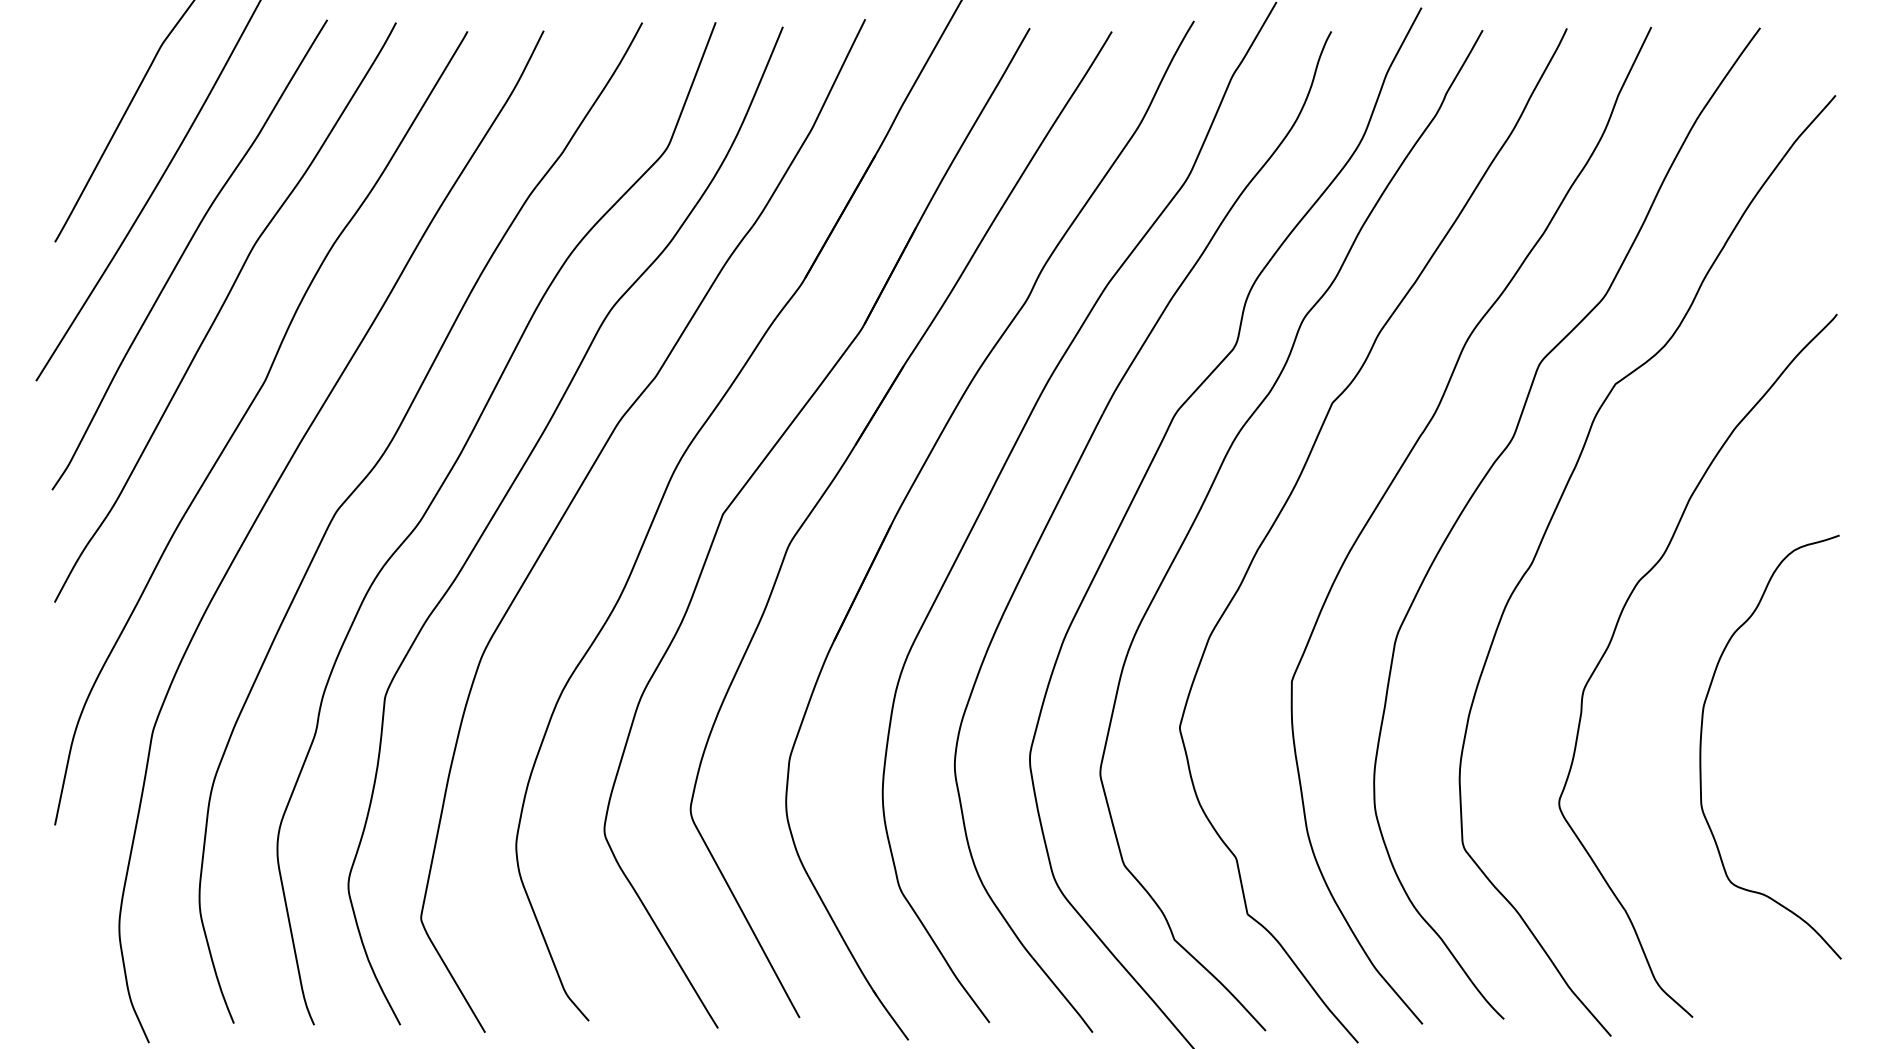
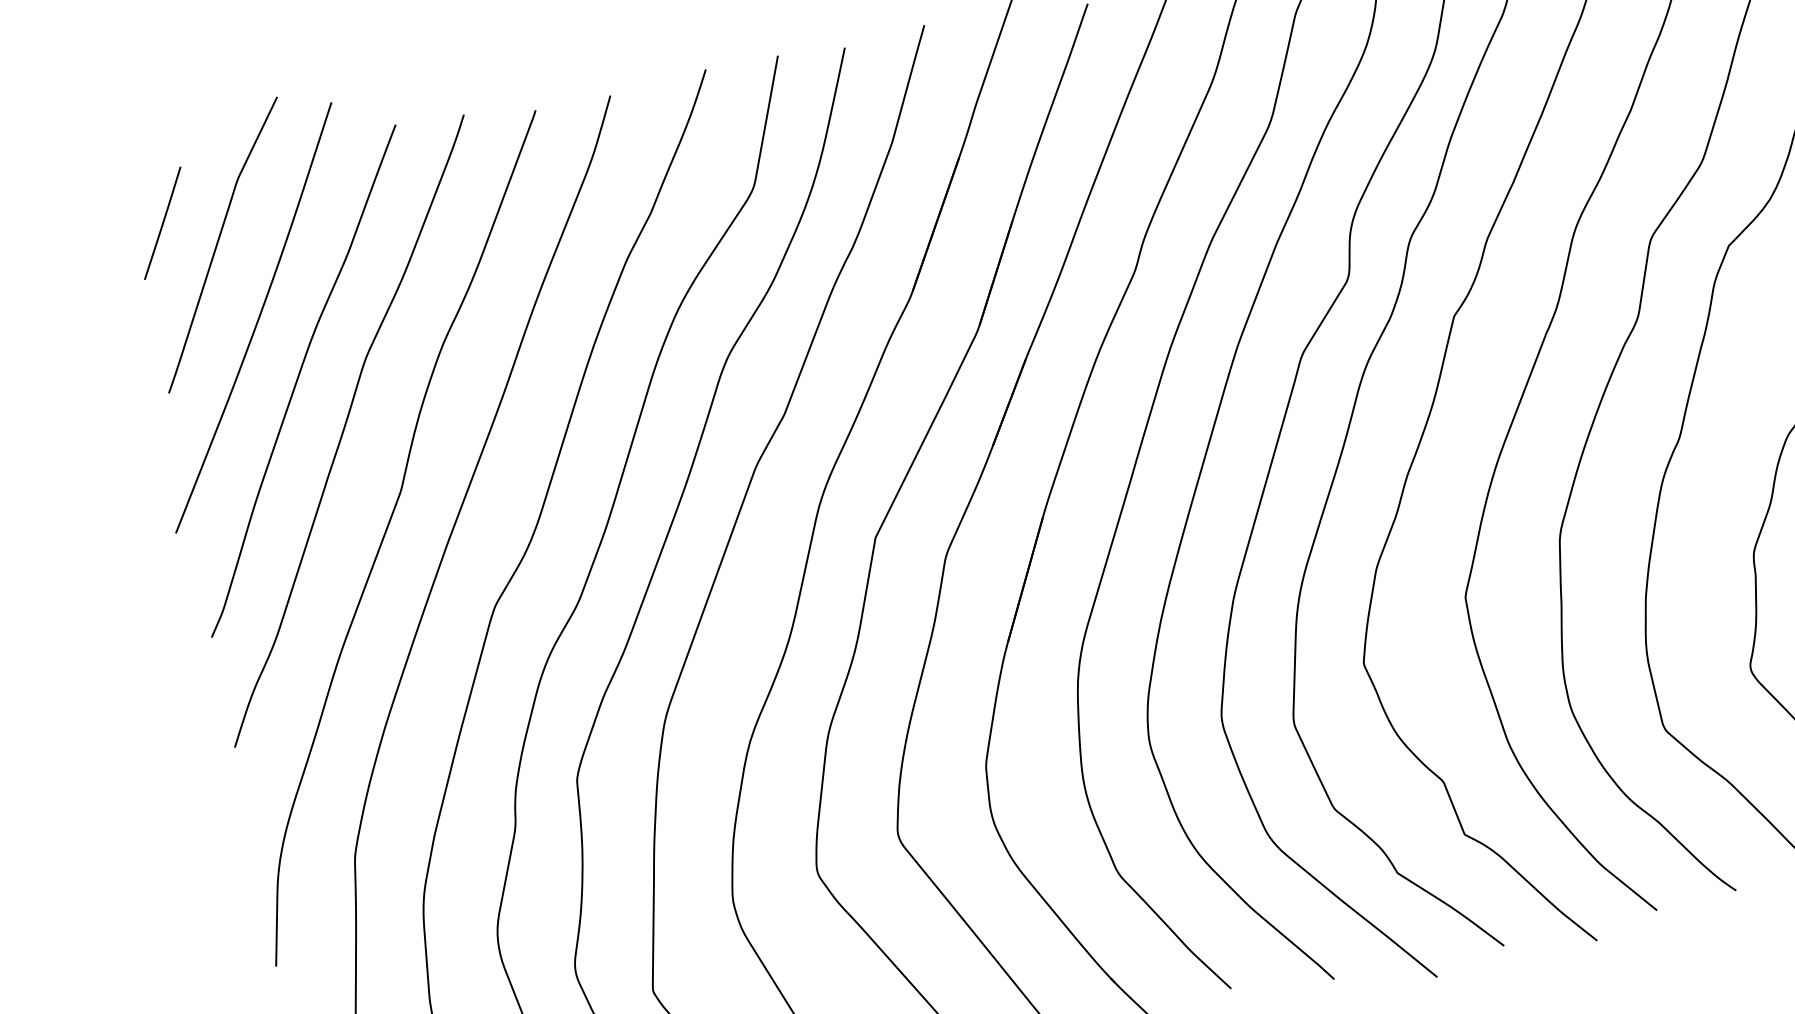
line: (79, 73) -> (161, 223), added

